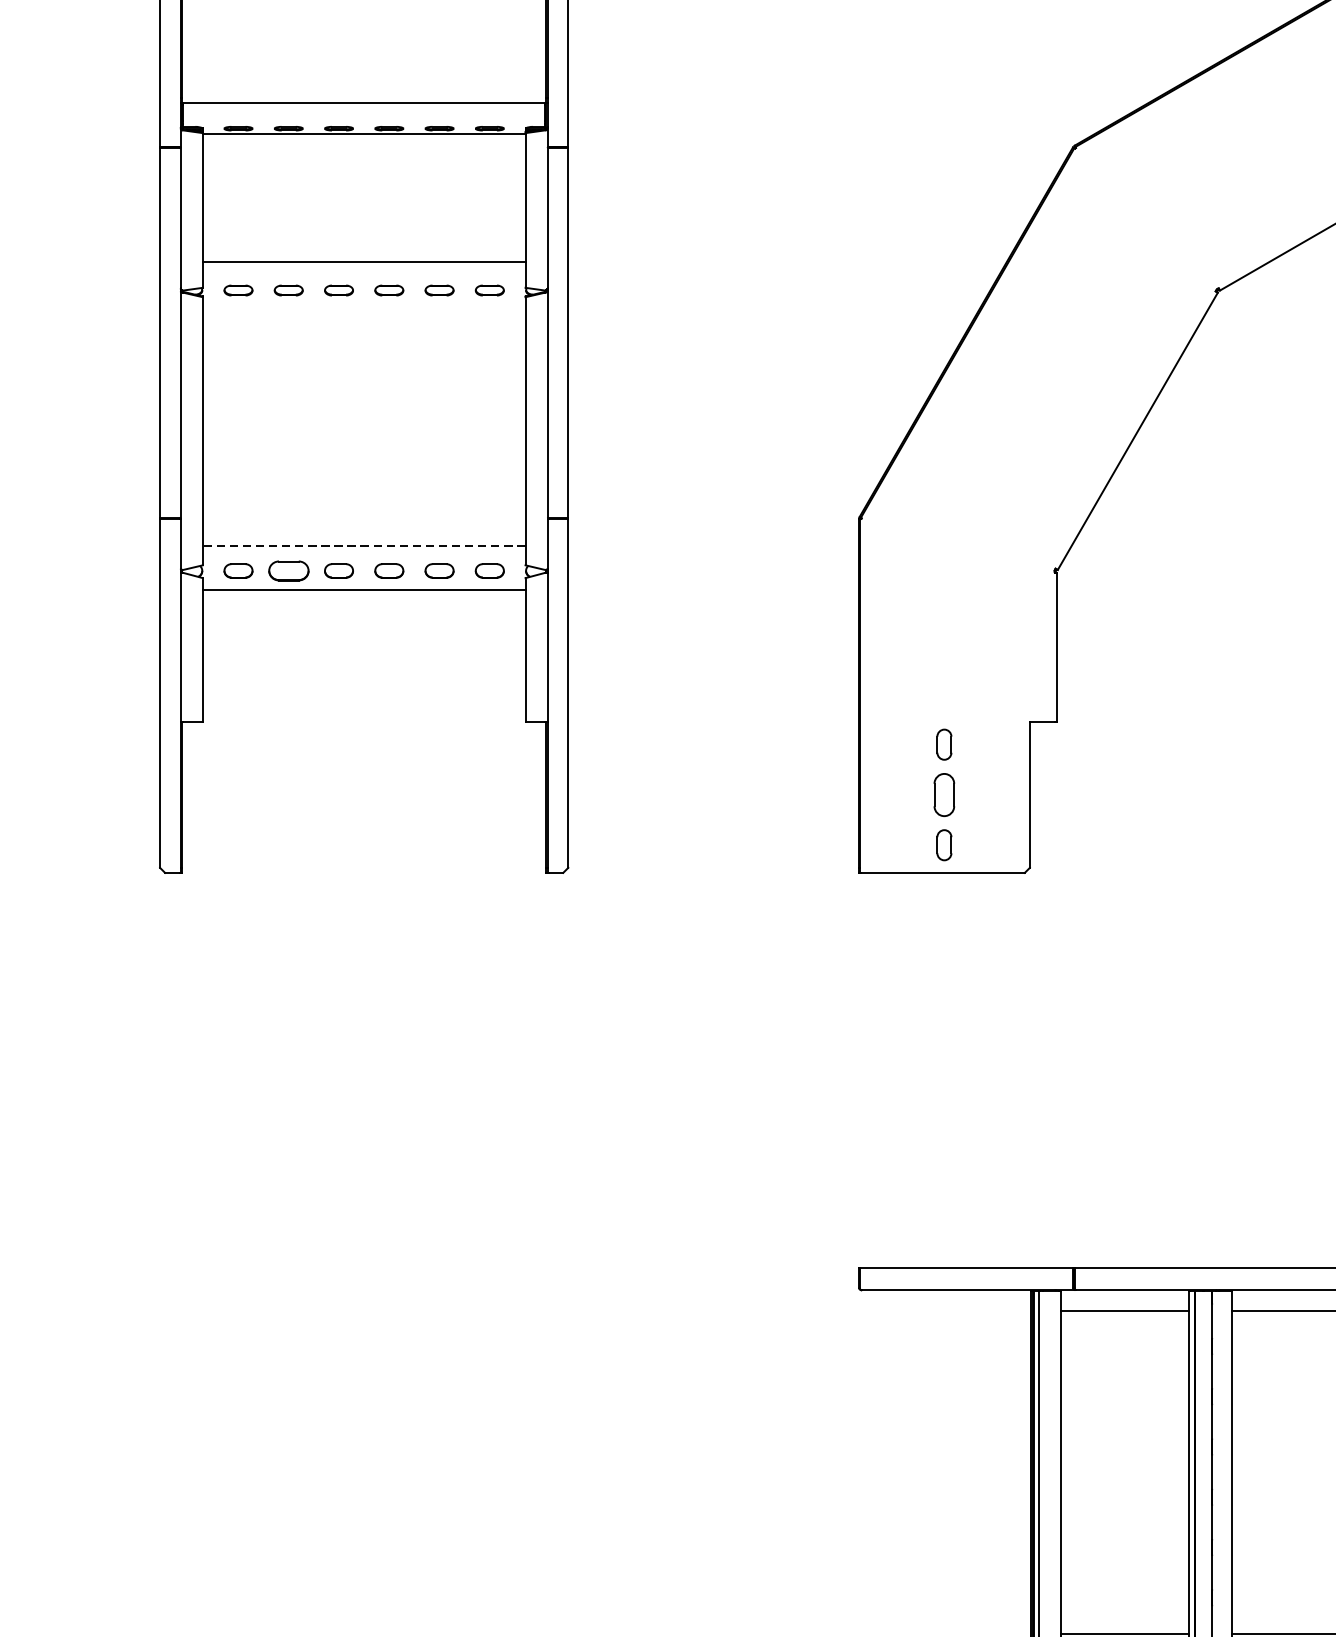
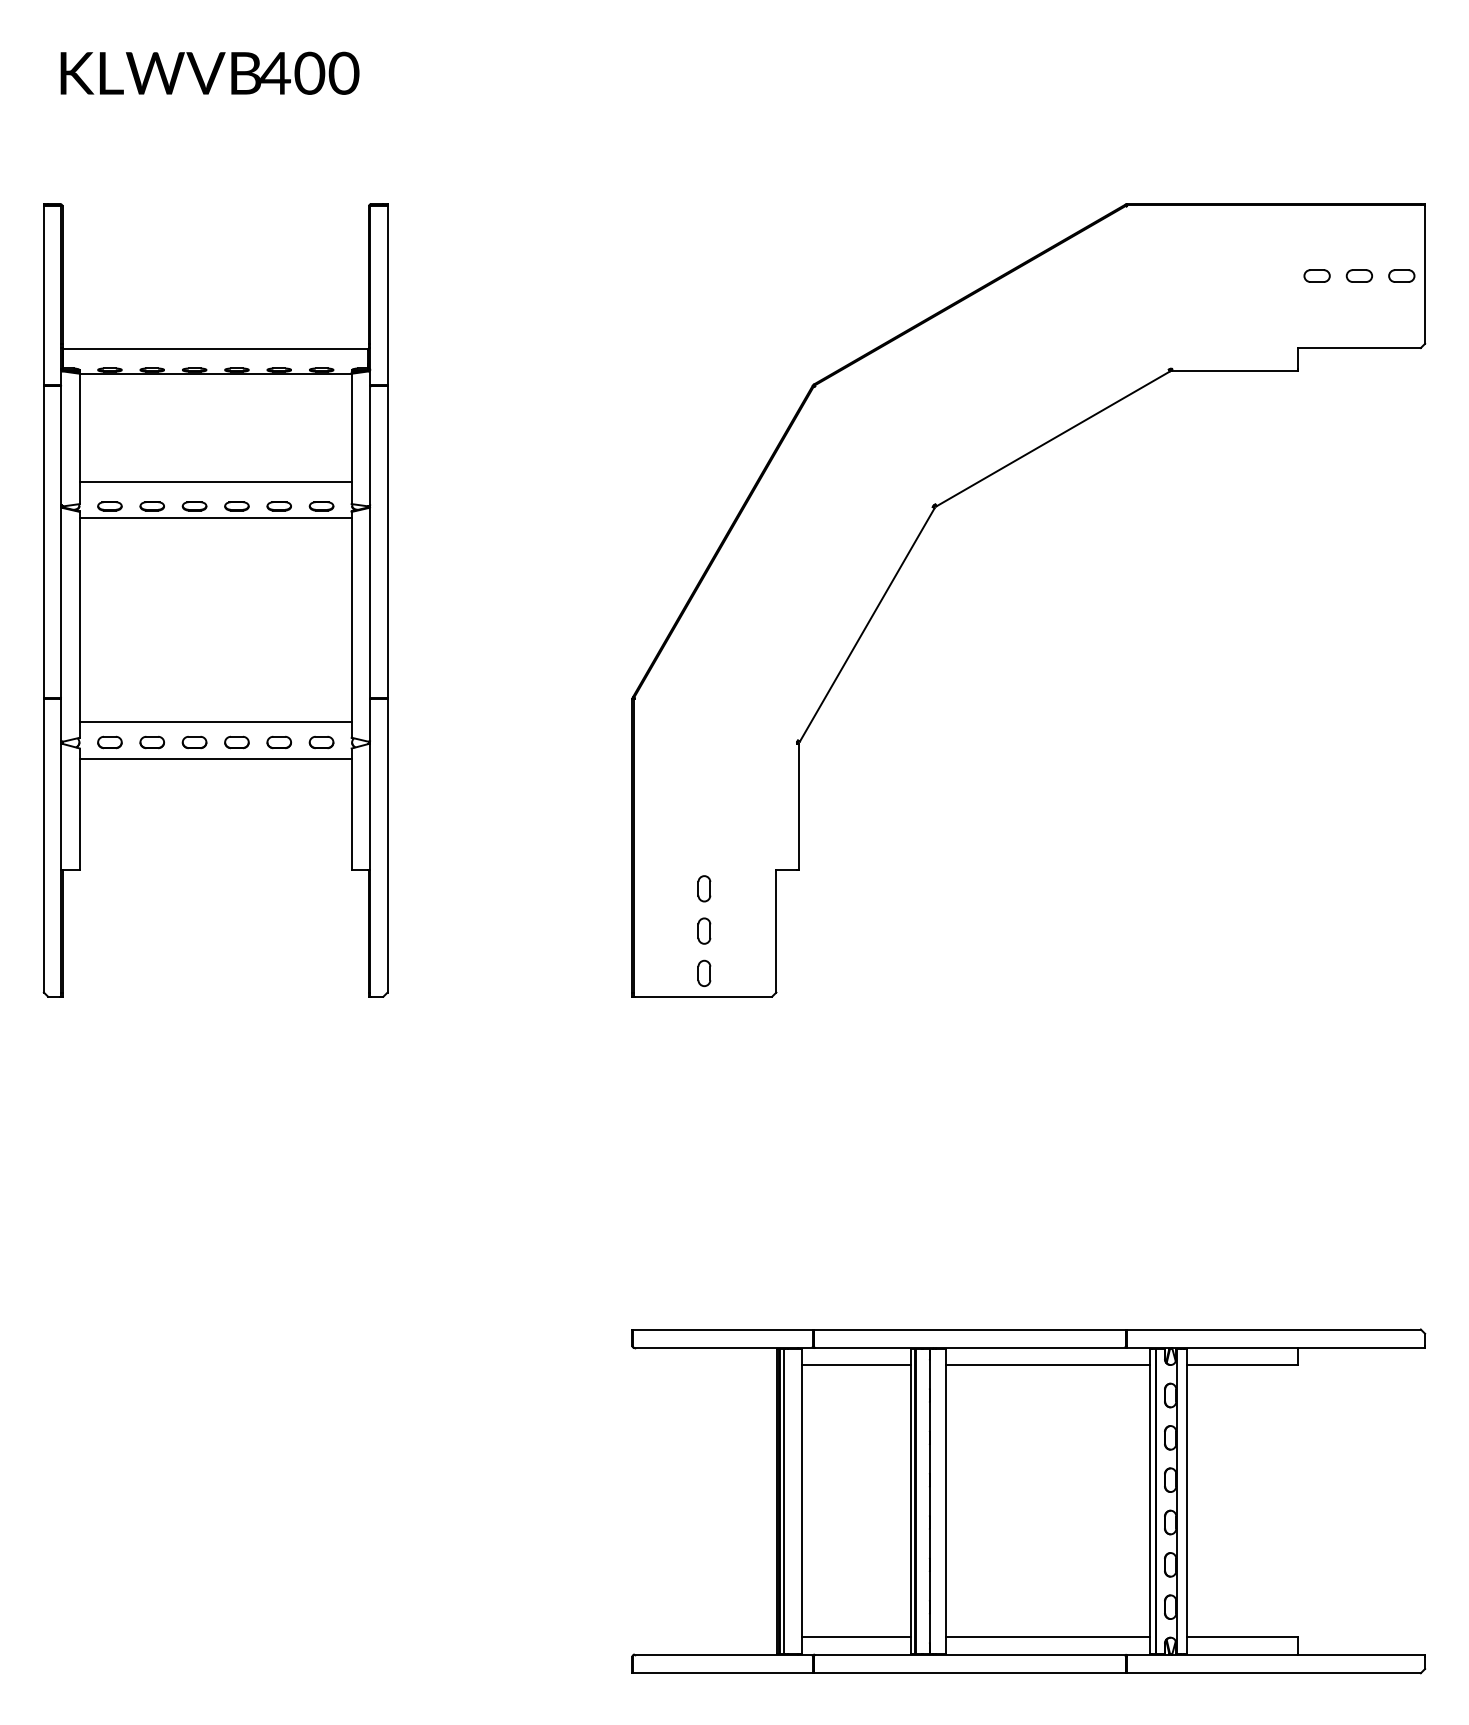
line: (363, 303) -> (215, 517), added
line: (363, 546) -> (215, 721), dashed -> solid
part: (287, 570) -> (151, 742), size x0.71
part: (944, 794) -> (704, 930), size x0.71

